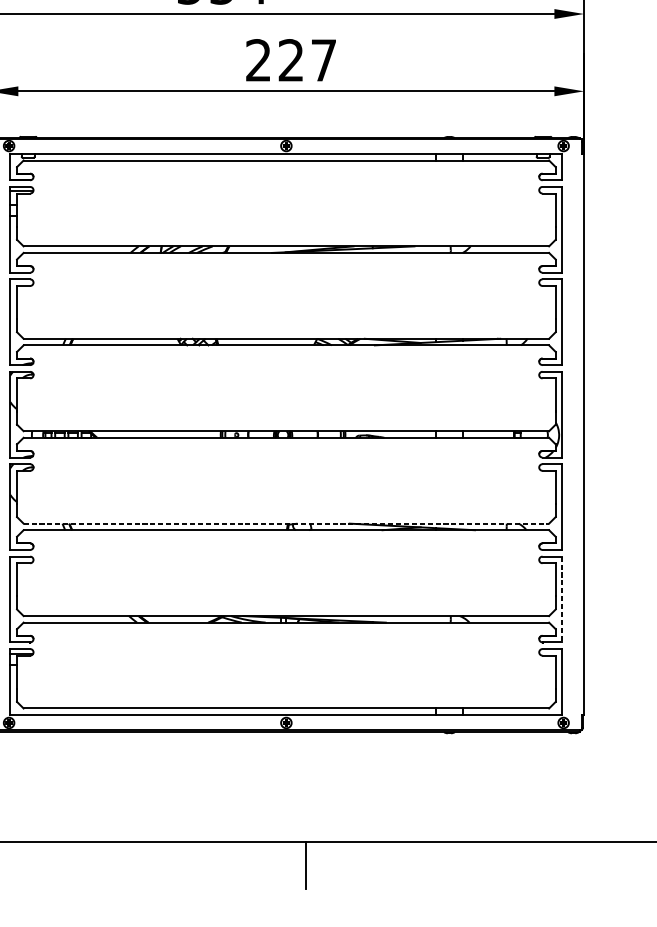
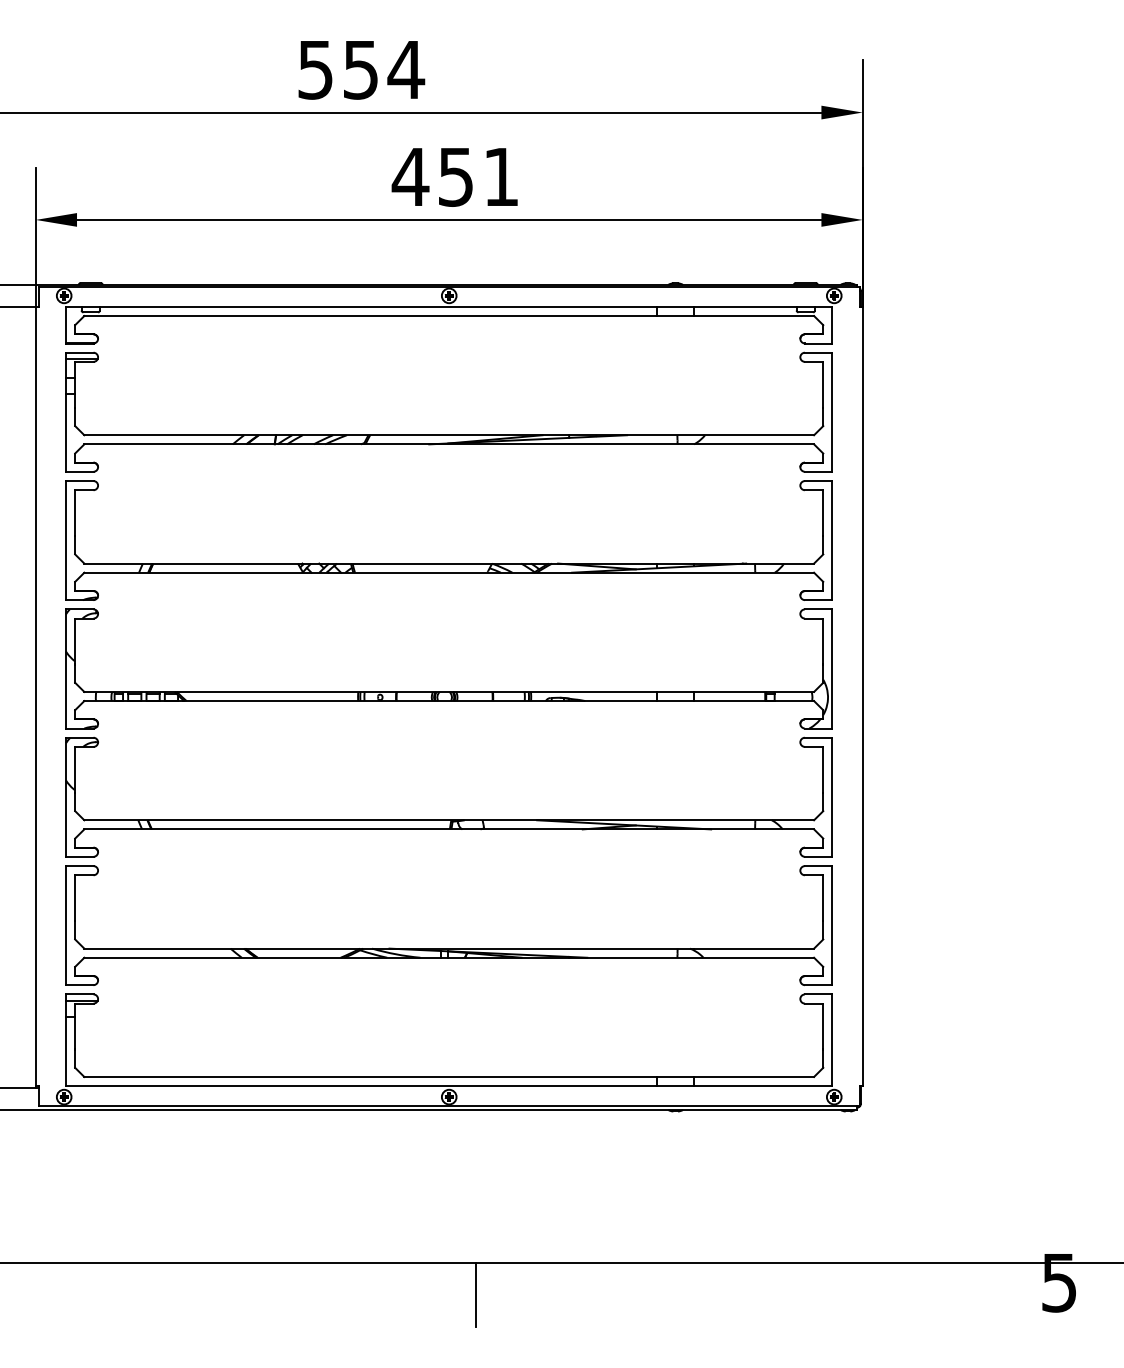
text: (290, 60) -> (454, 176), 227 -> 451
line: (286, 523) -> (449, 820), dashed -> solid
line: (562, 599) -> (832, 925), dashed -> solid

